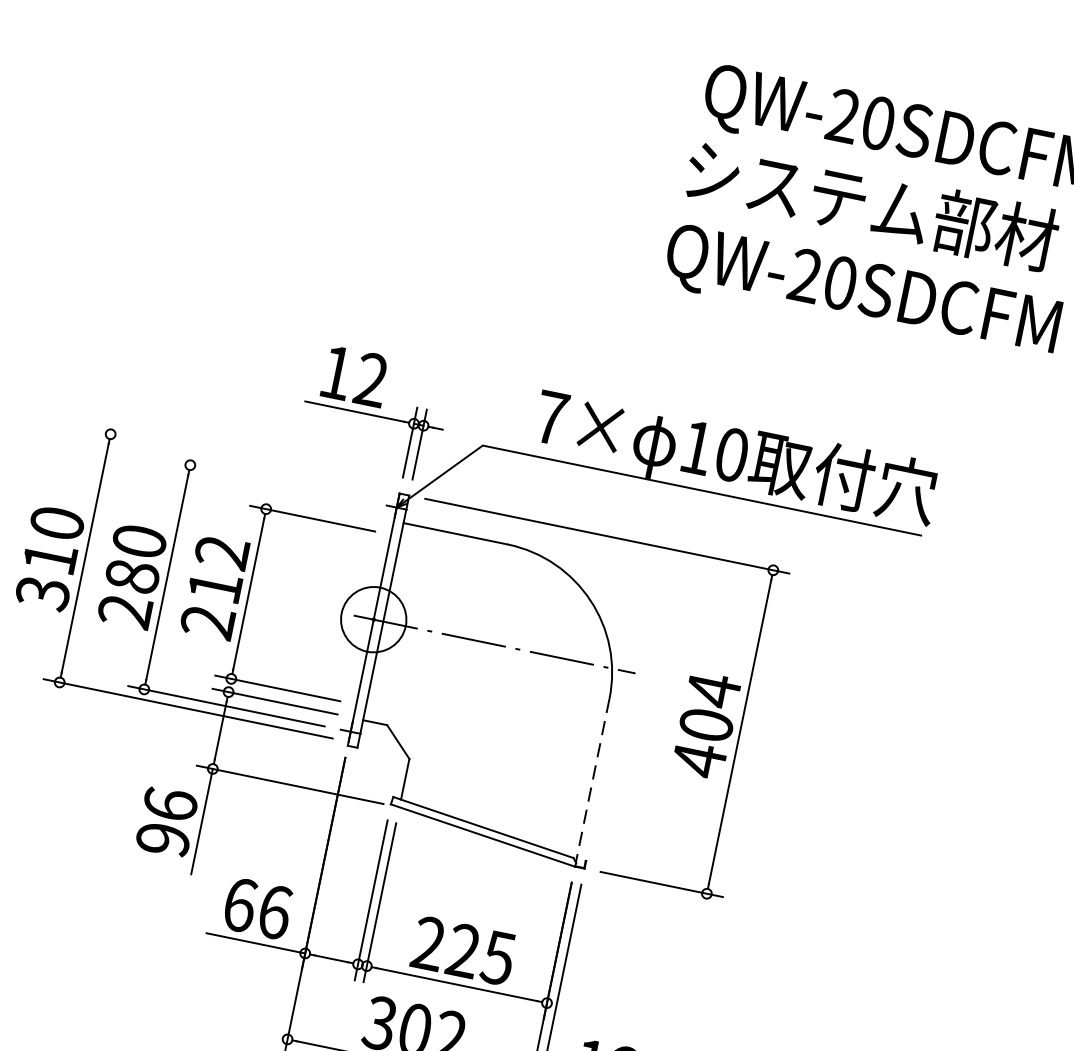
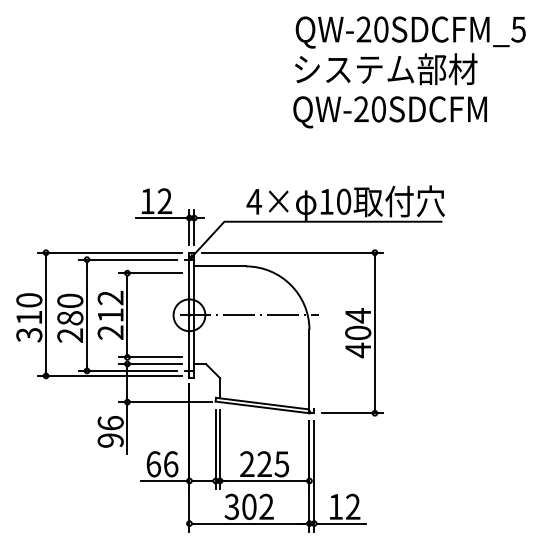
text: (551, 417) -> (254, 201), 7× -> 4×
line: (238, 460) -> (109, 252), added
line: (271, 481) -> (127, 259), added
line: (592, 780) -> (309, 370), dashed -> solid

